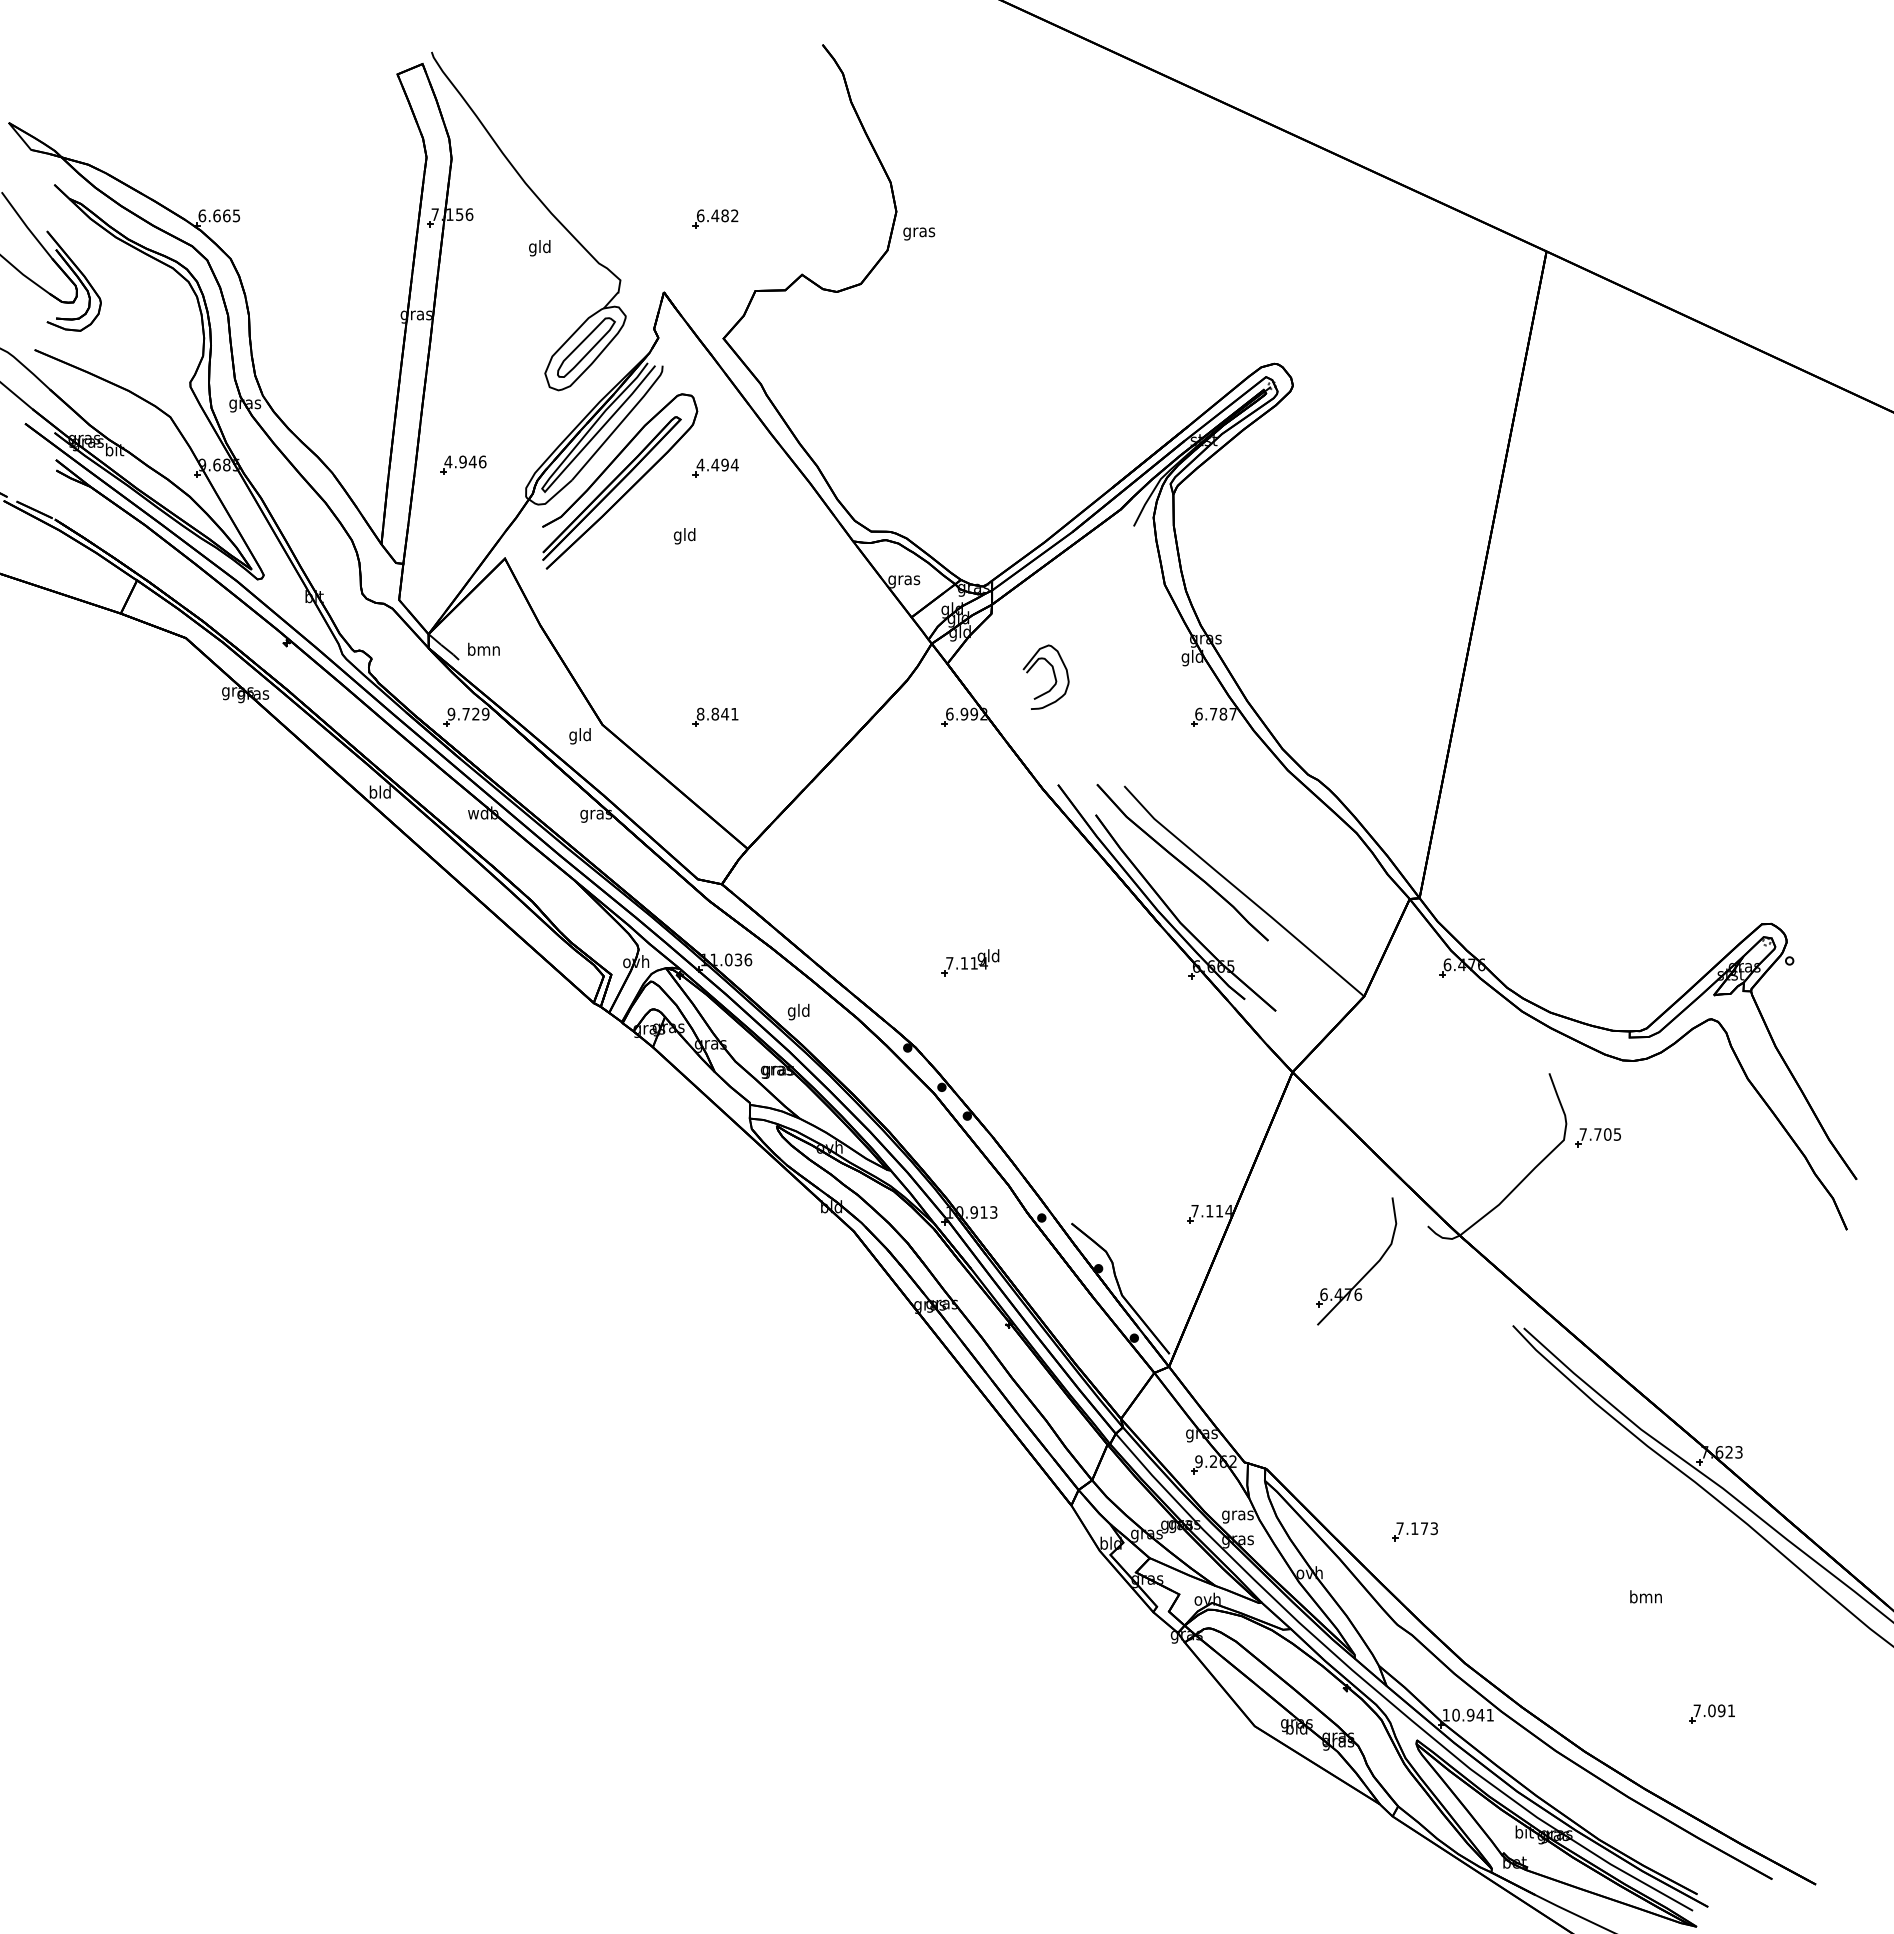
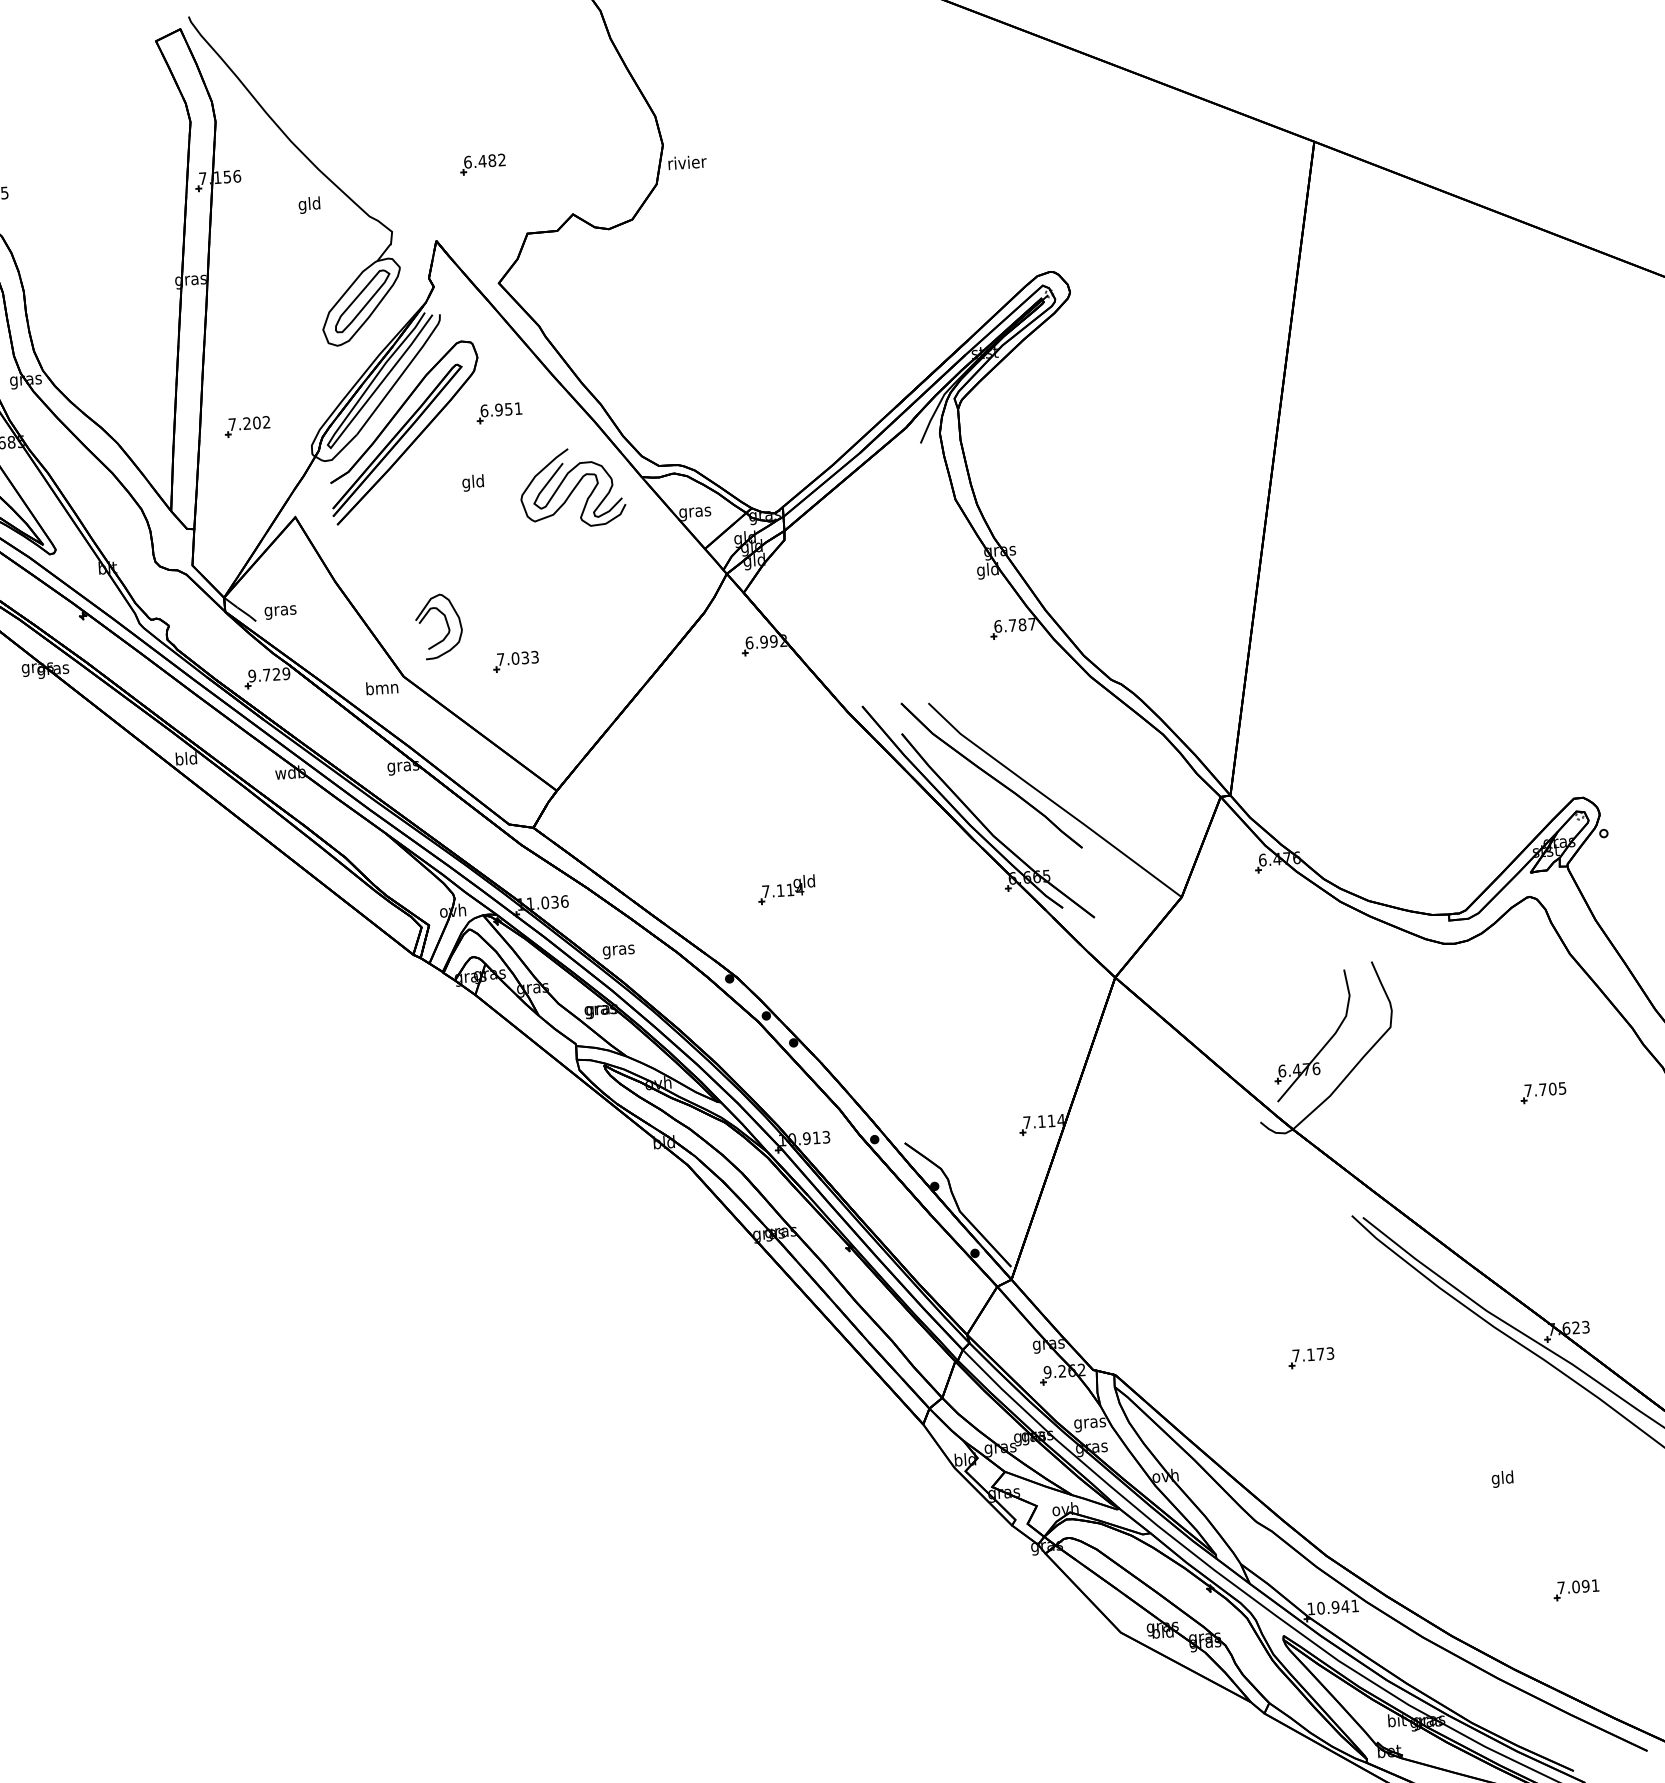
text: (919, 232) -> (687, 164), gras -> rivier
text: (465, 461) -> (249, 422), 4.946 -> 7.202
text: (717, 464) -> (501, 409), 4.494 -> 6.951
part: (782, 547) -> (571, 487), added
text: (483, 650) -> (280, 610), bmn -> gras
part: (1053, 675) -> (446, 624), moved
text: (717, 713) -> (517, 657), 8.841 -> 7.033
text: (580, 736) -> (382, 689), gld -> bmn
text: (798, 1011) -> (618, 949), gld -> gras
part: (1597, 1137) -> (1542, 1092), moved
part: (1367, 1271) -> (1324, 1045), moved
part: (1414, 1531) -> (1310, 1357), moved
text: (1645, 1598) -> (1502, 1479), bmn -> gld

